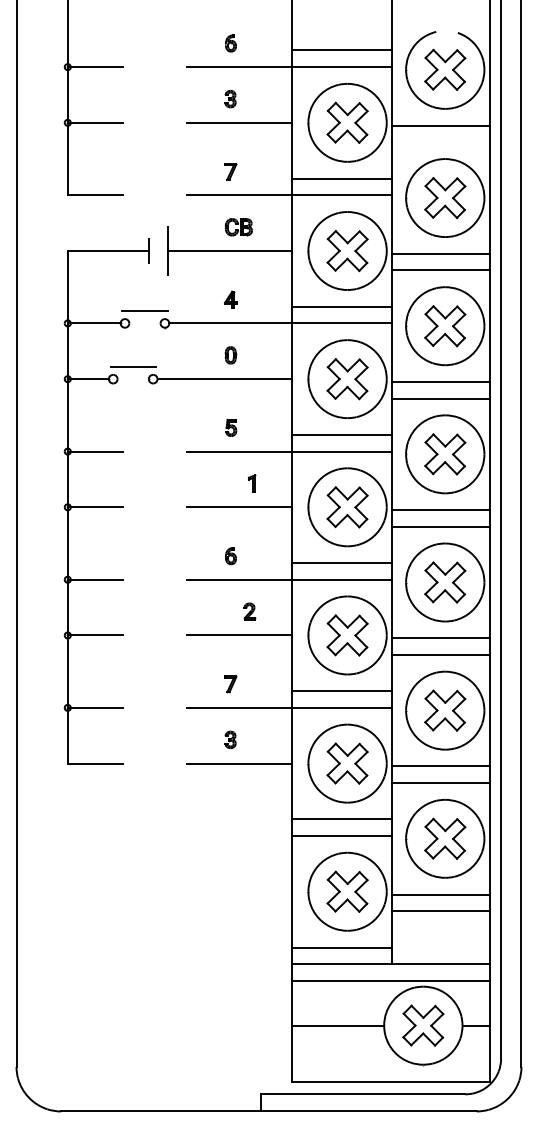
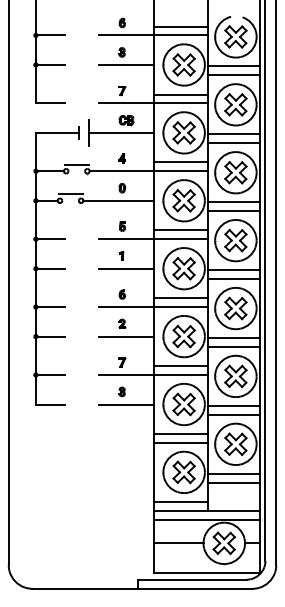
line: (440, 142) -> (233, 75), added
part: (252, 482) -> (121, 255), moved
part: (250, 610) -> (122, 323), moved

